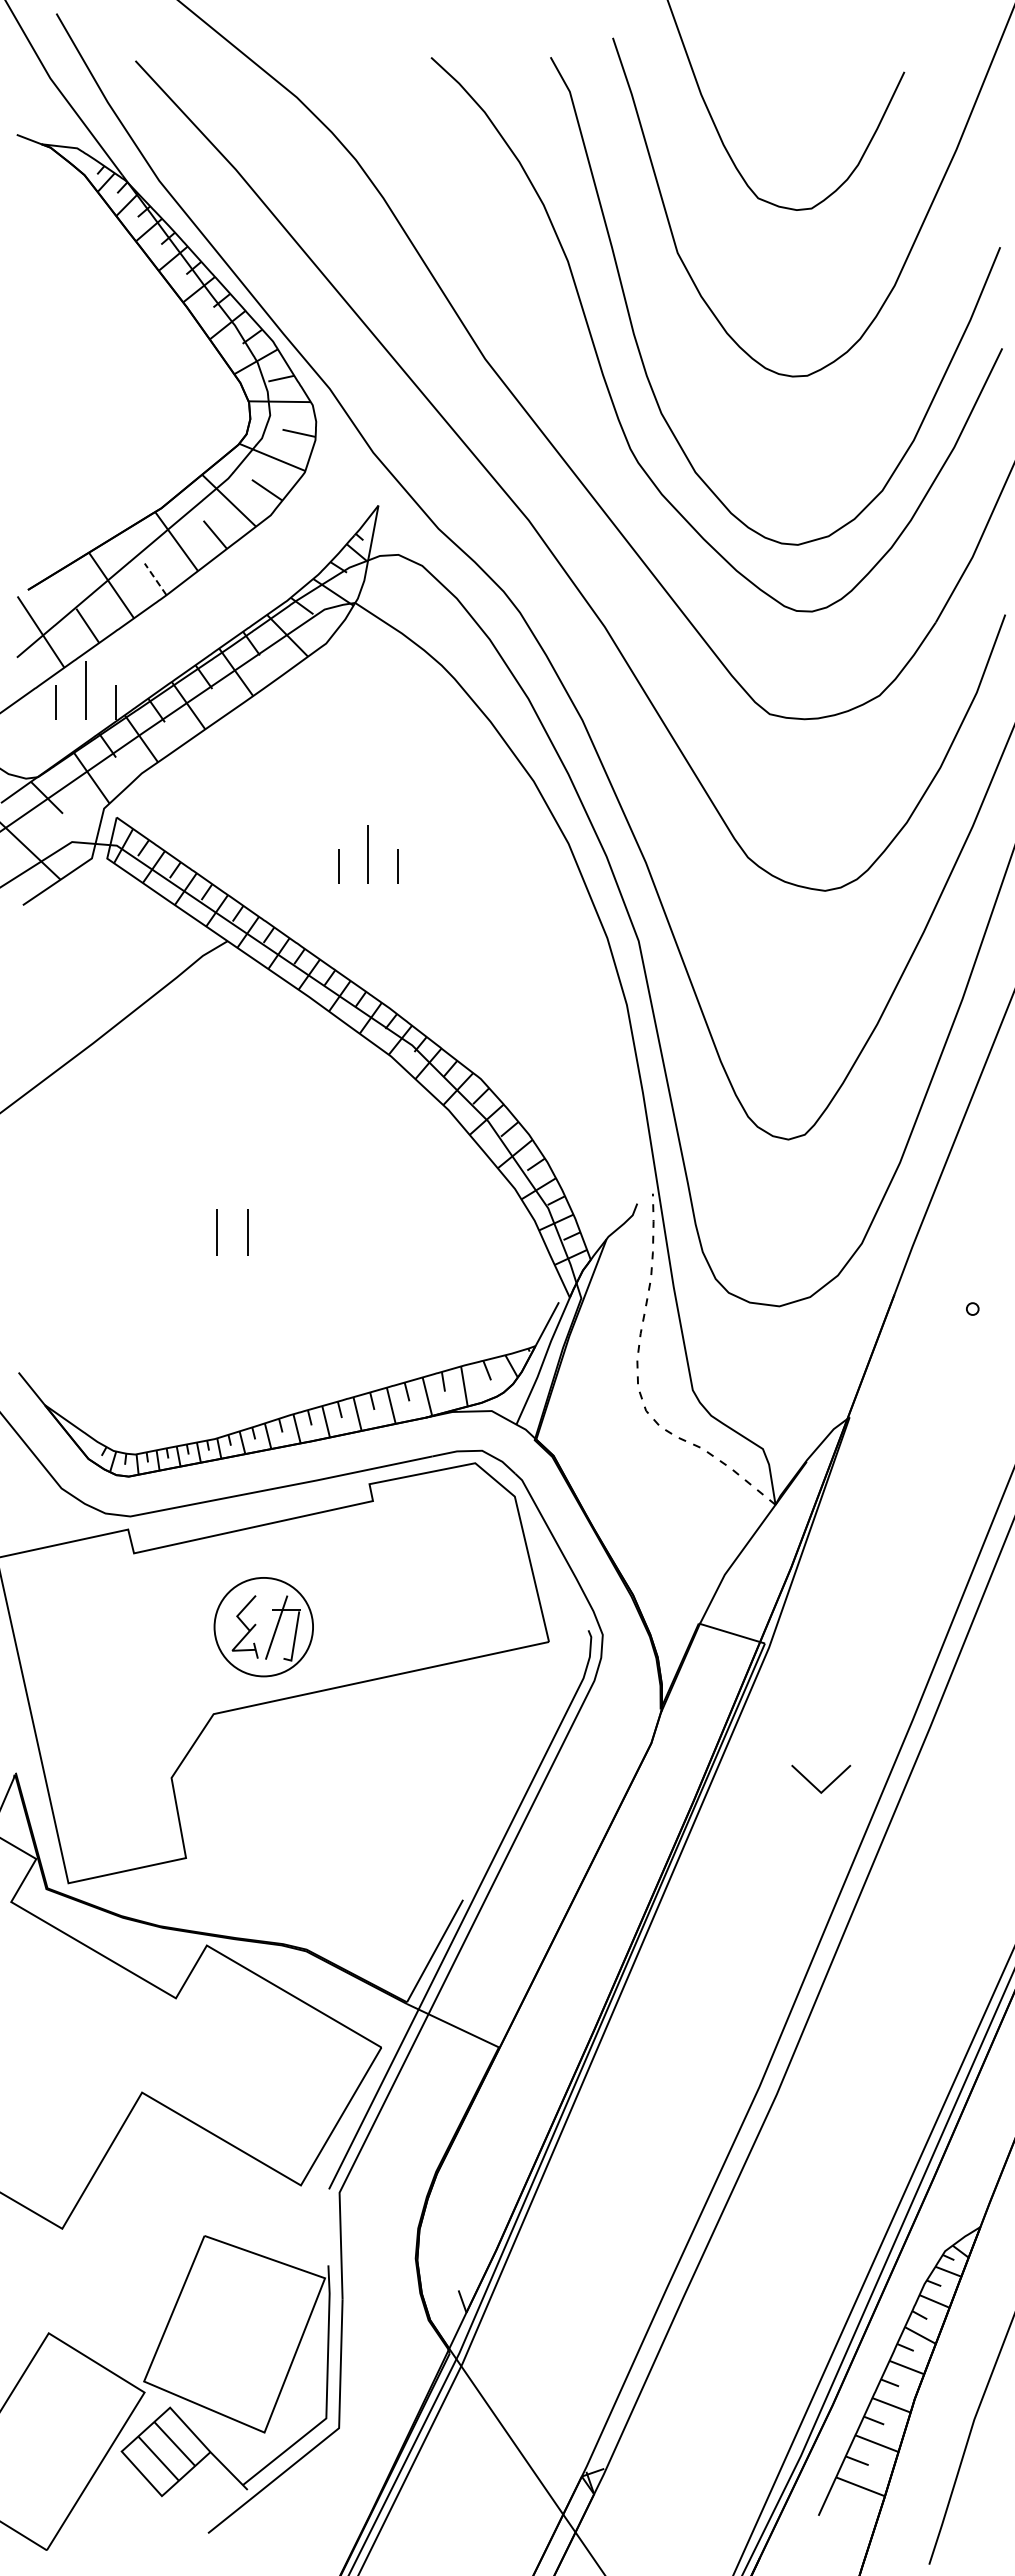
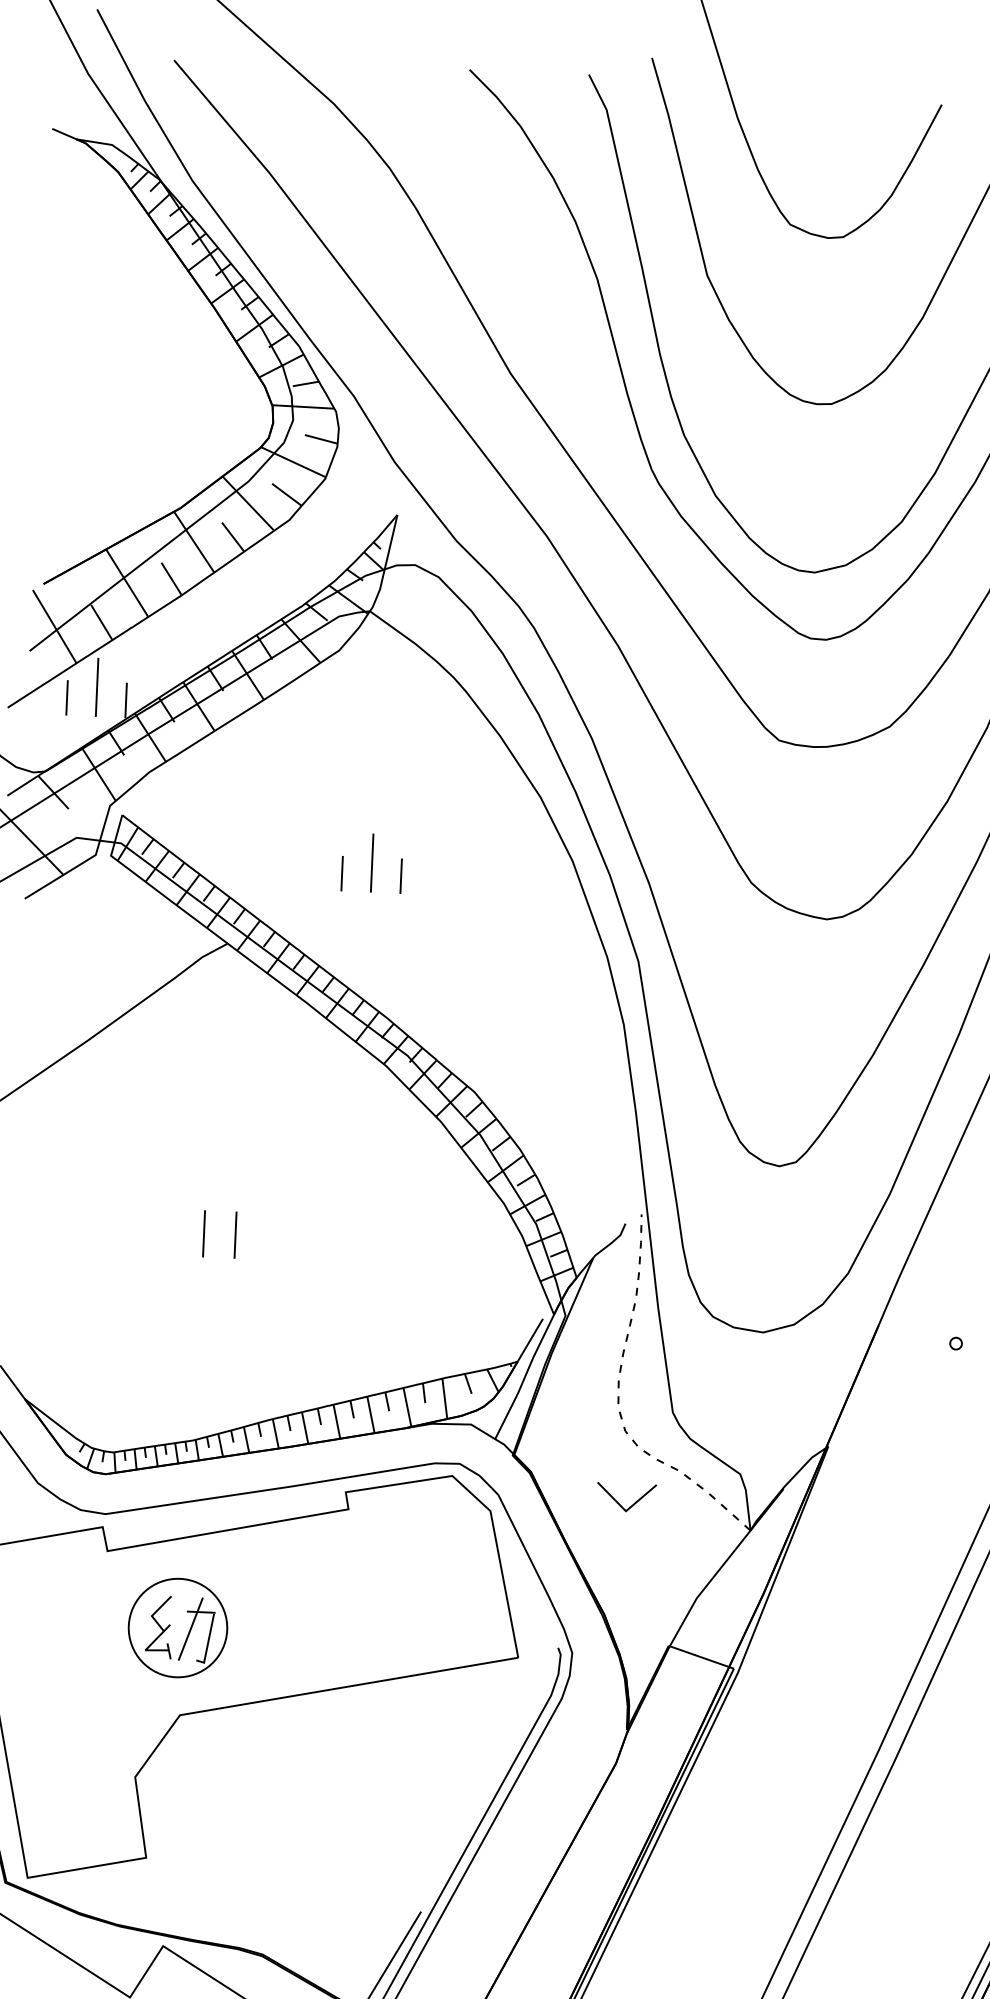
line: (155, 578) -> (171, 578), dashed -> solid
part: (263, 1627) -> (177, 1628), moved
part: (828, 1784) -> (633, 1503), moved

